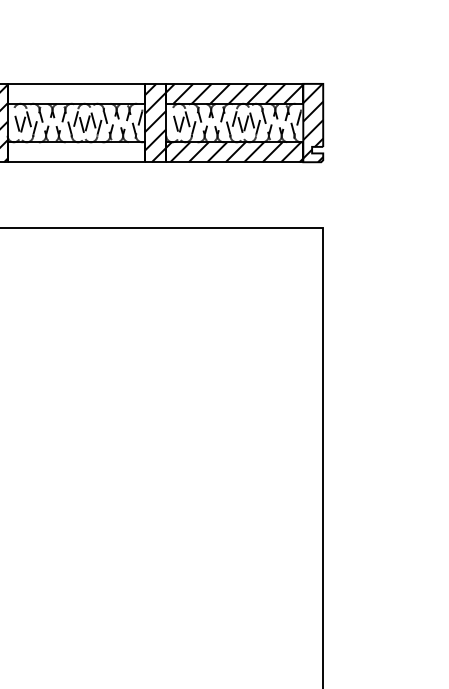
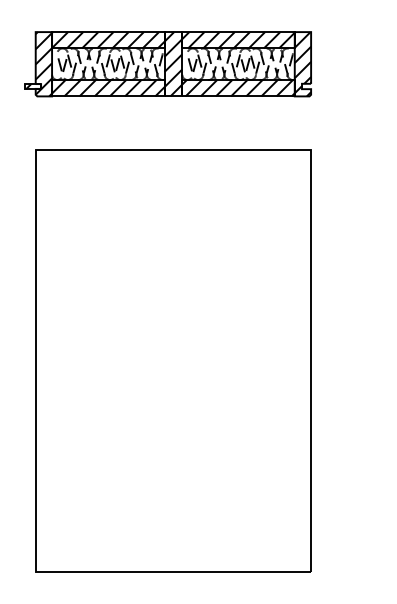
hatch: (76, 94) -> (108, 40), added
hatch: (76, 152) -> (108, 88), added

